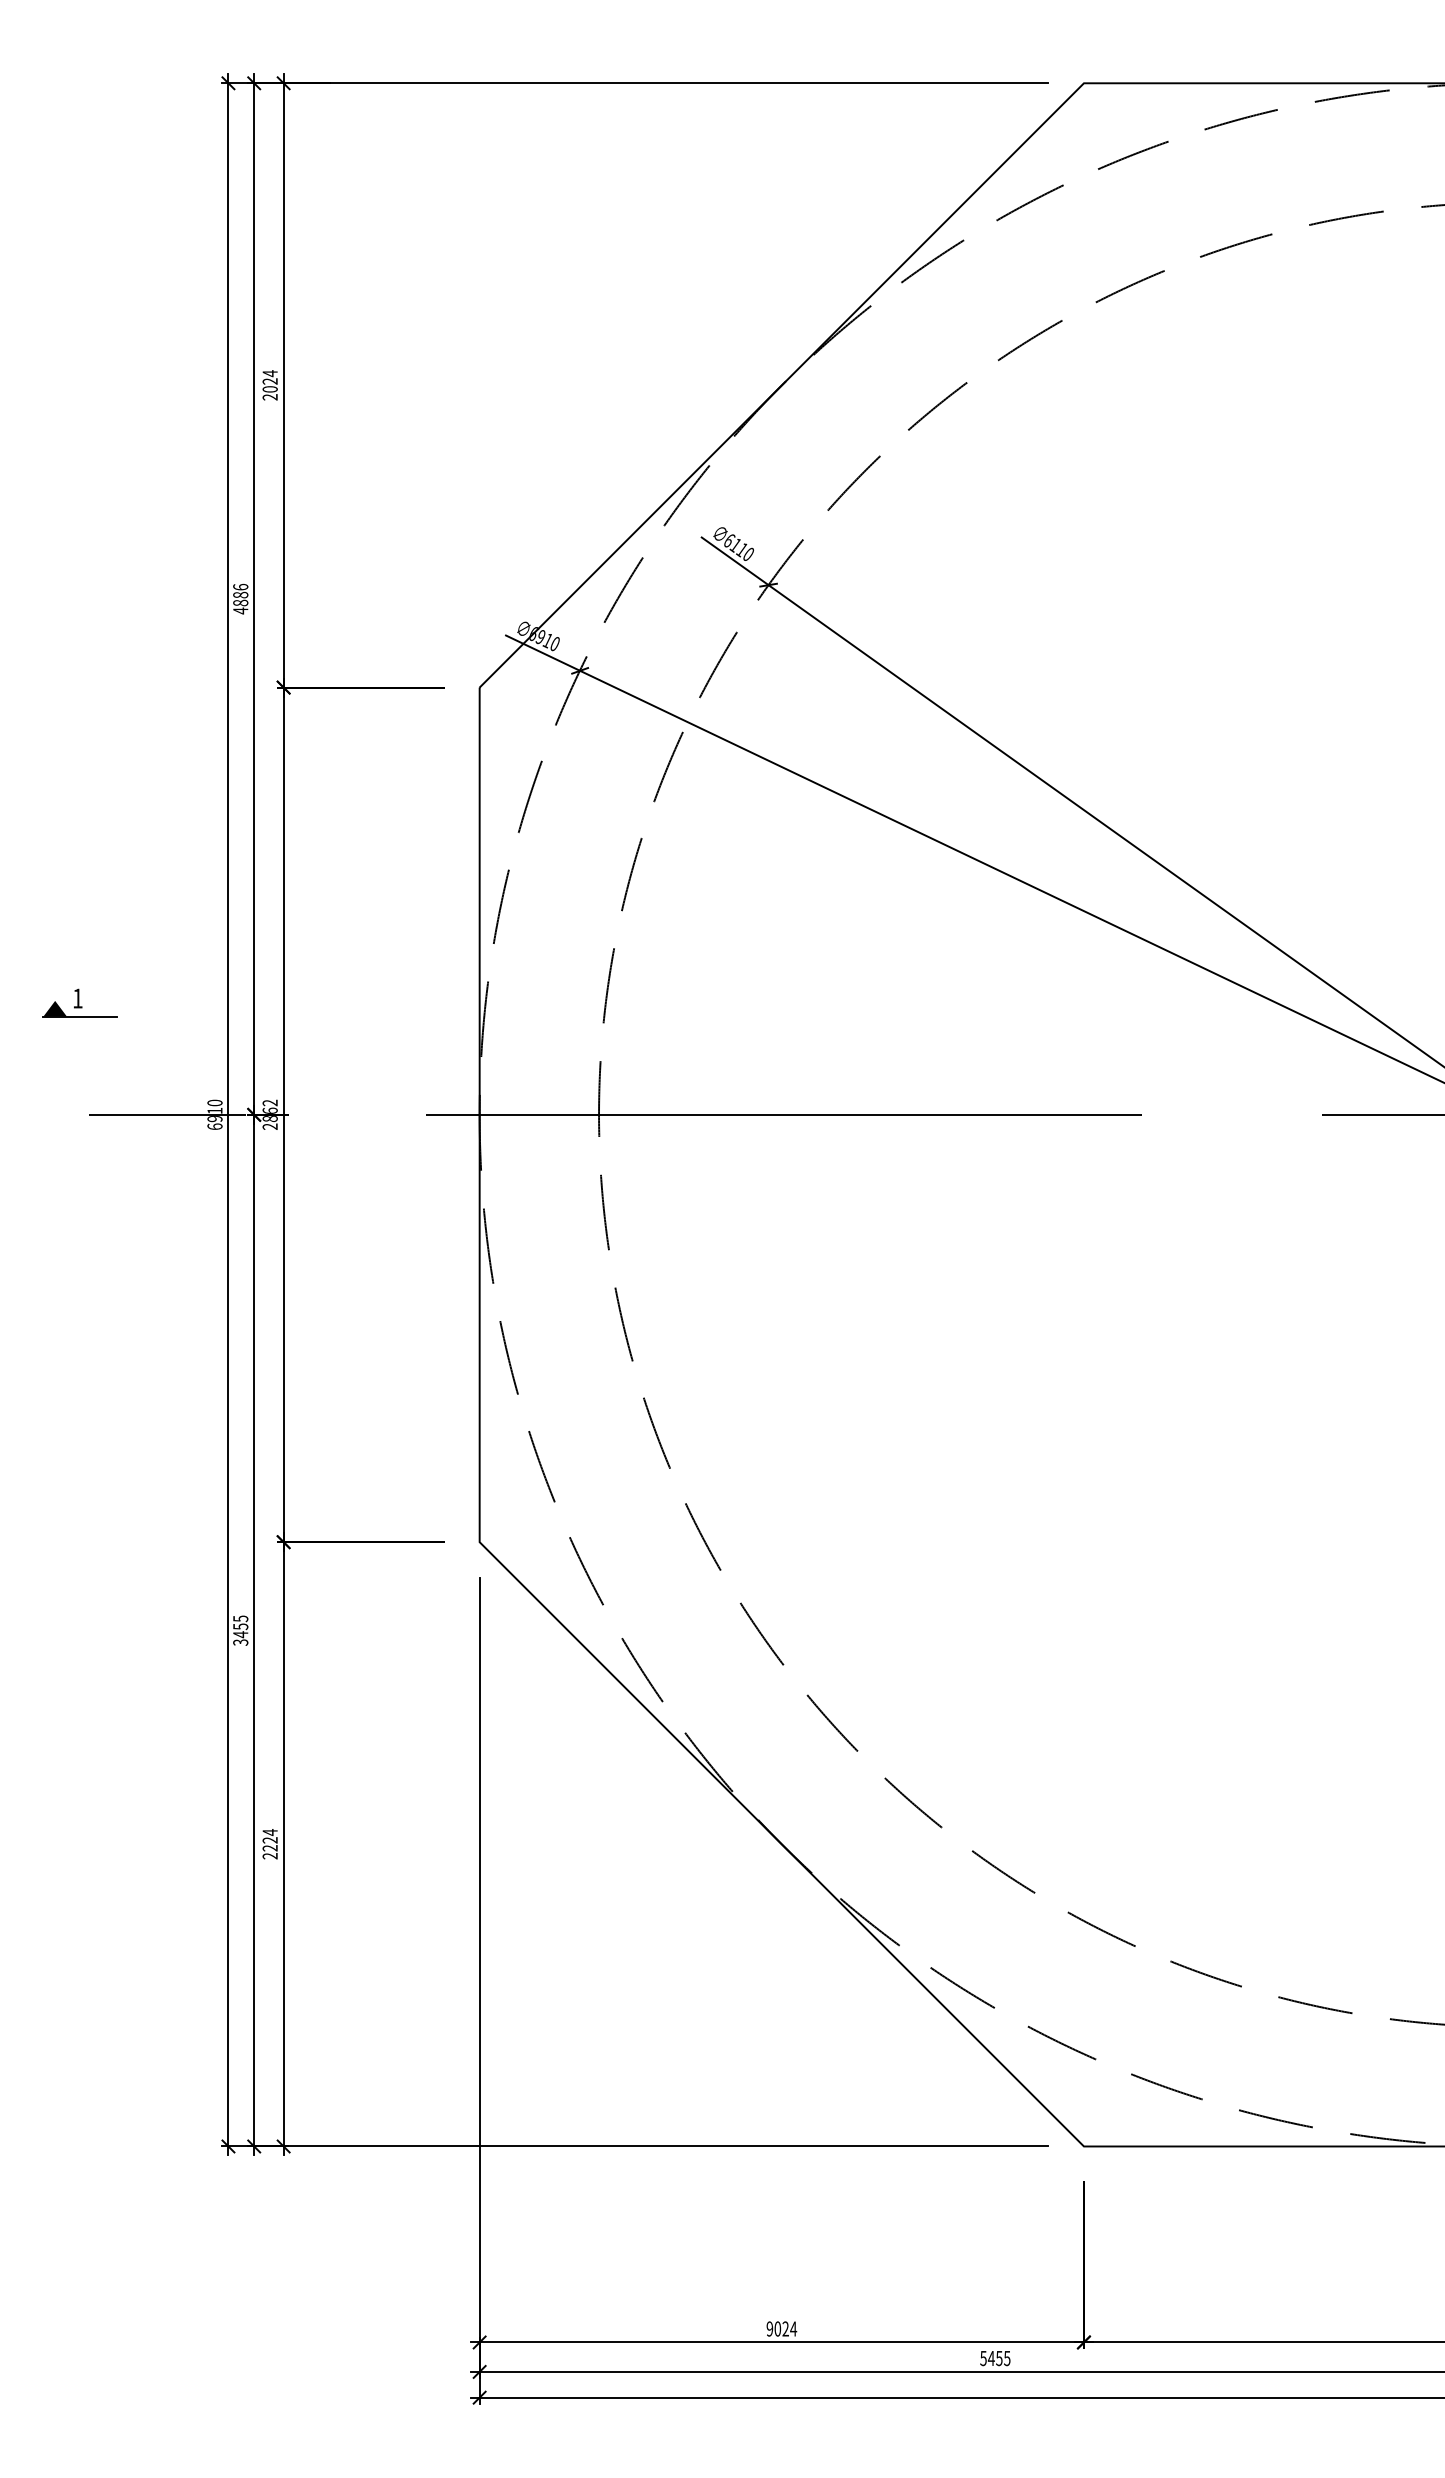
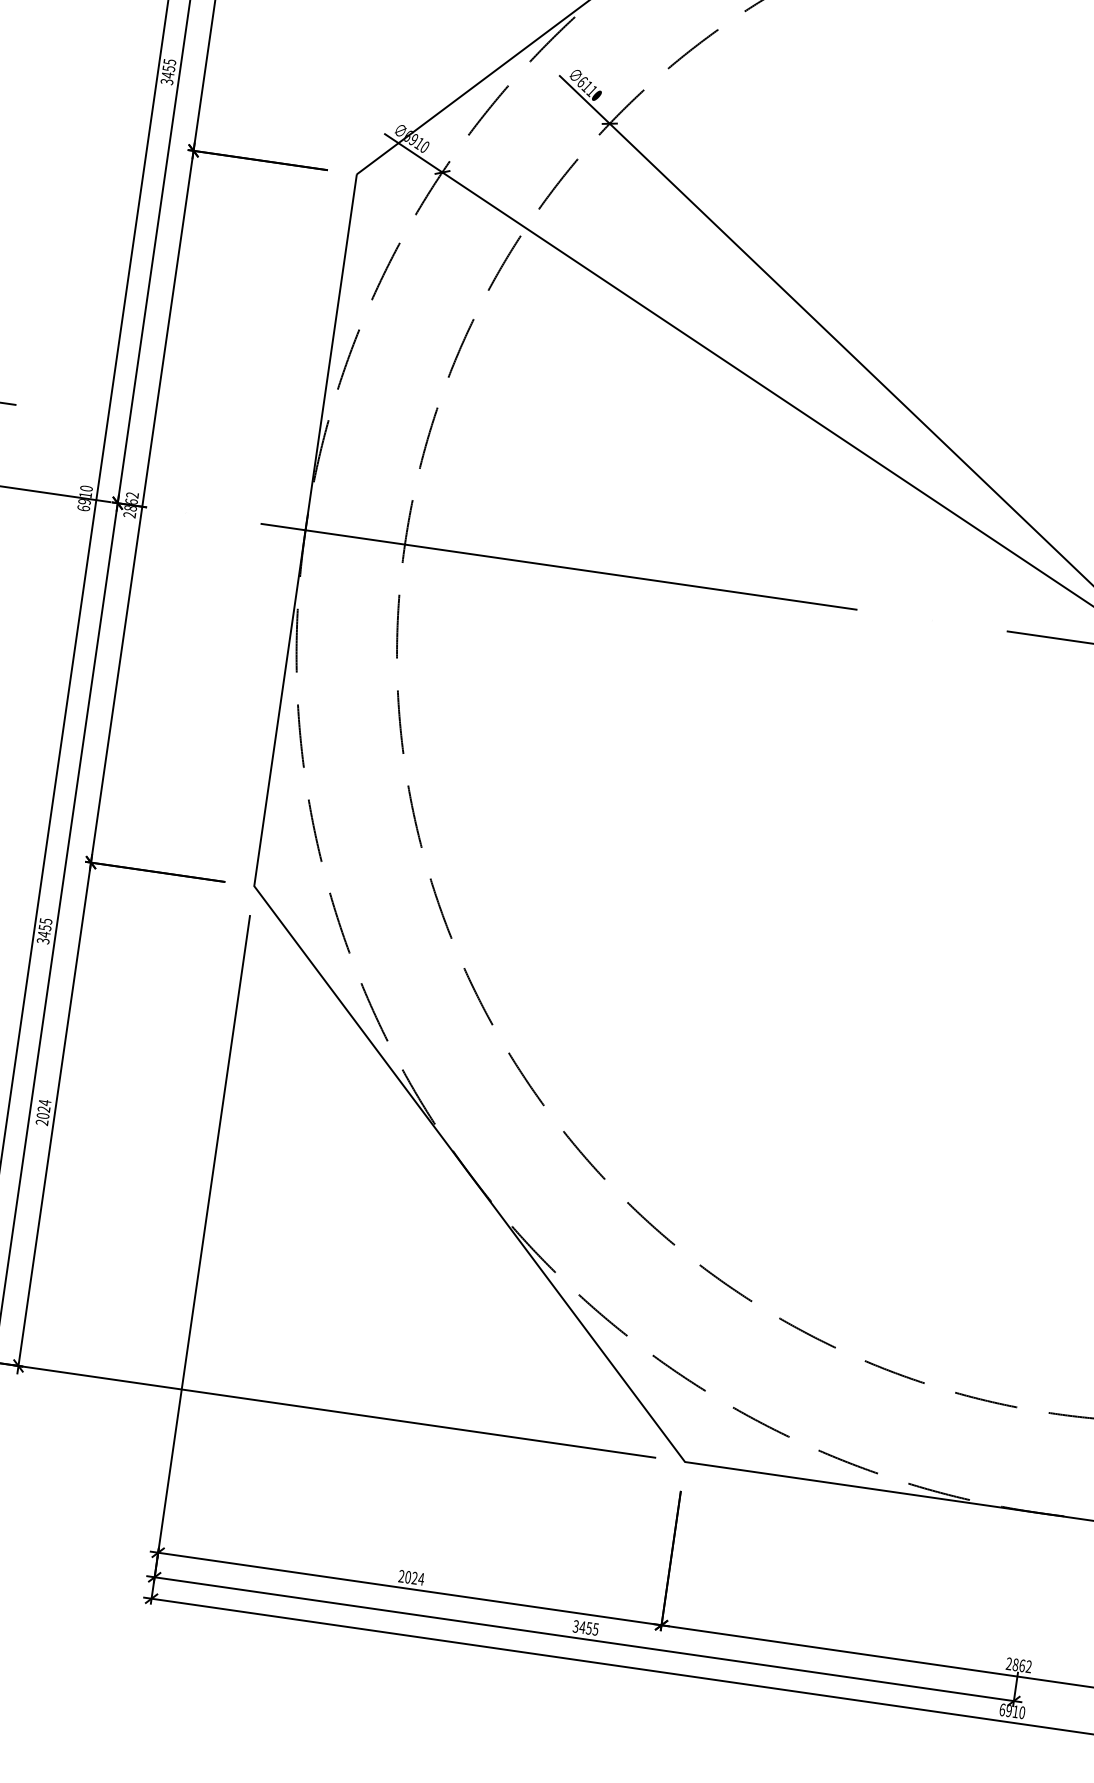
text: (240, 598) -> (168, 71), 4886 -> 3455
text: (269, 1848) -> (42, 1116), 2224 -> 2024
text: (769, 2328) -> (401, 1575), 9024 -> 2024
text: (983, 2357) -> (576, 1625), 5455 -> 3455

